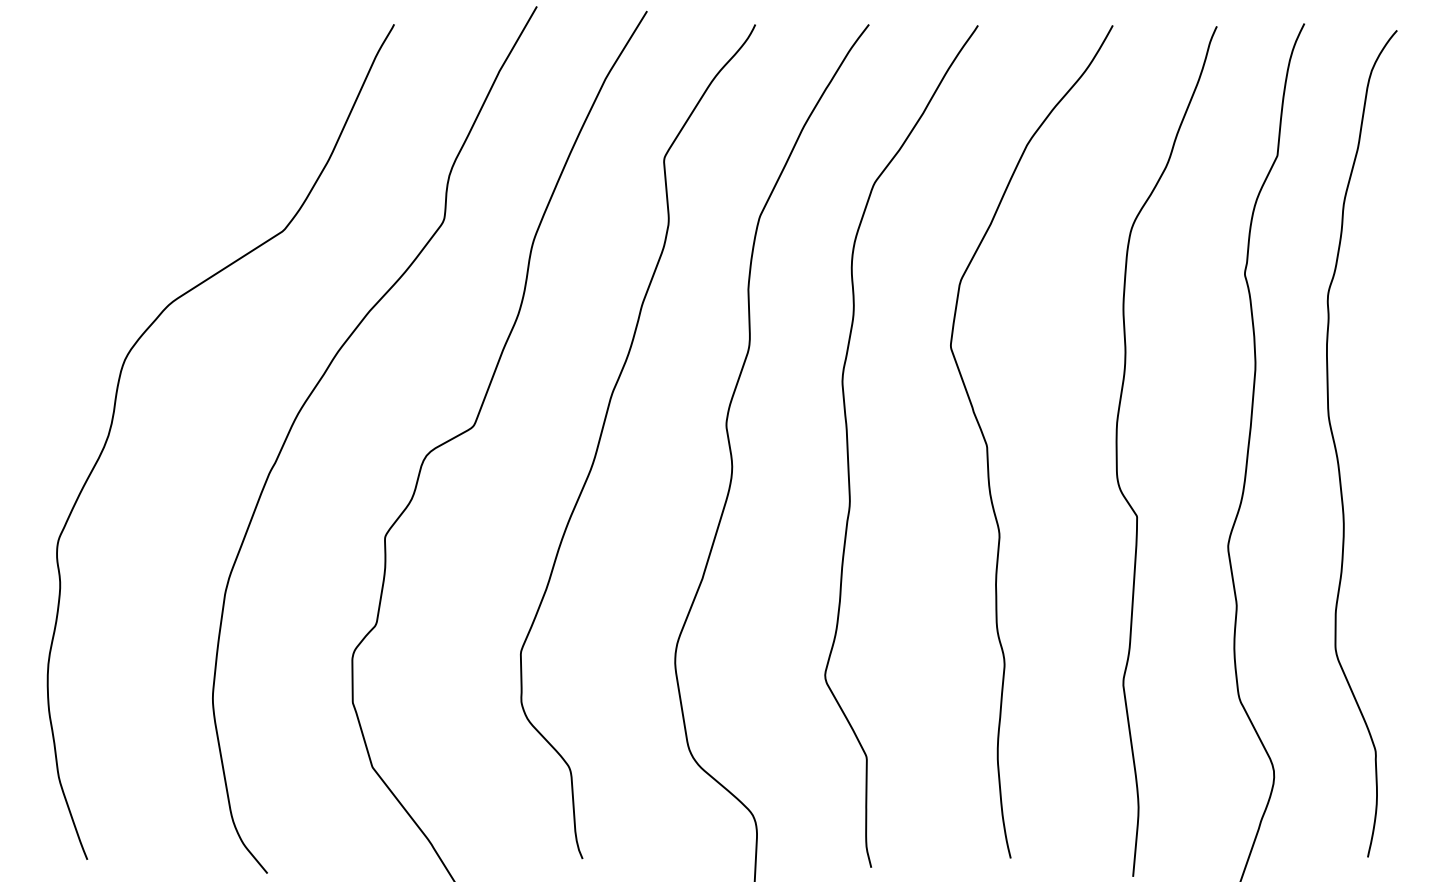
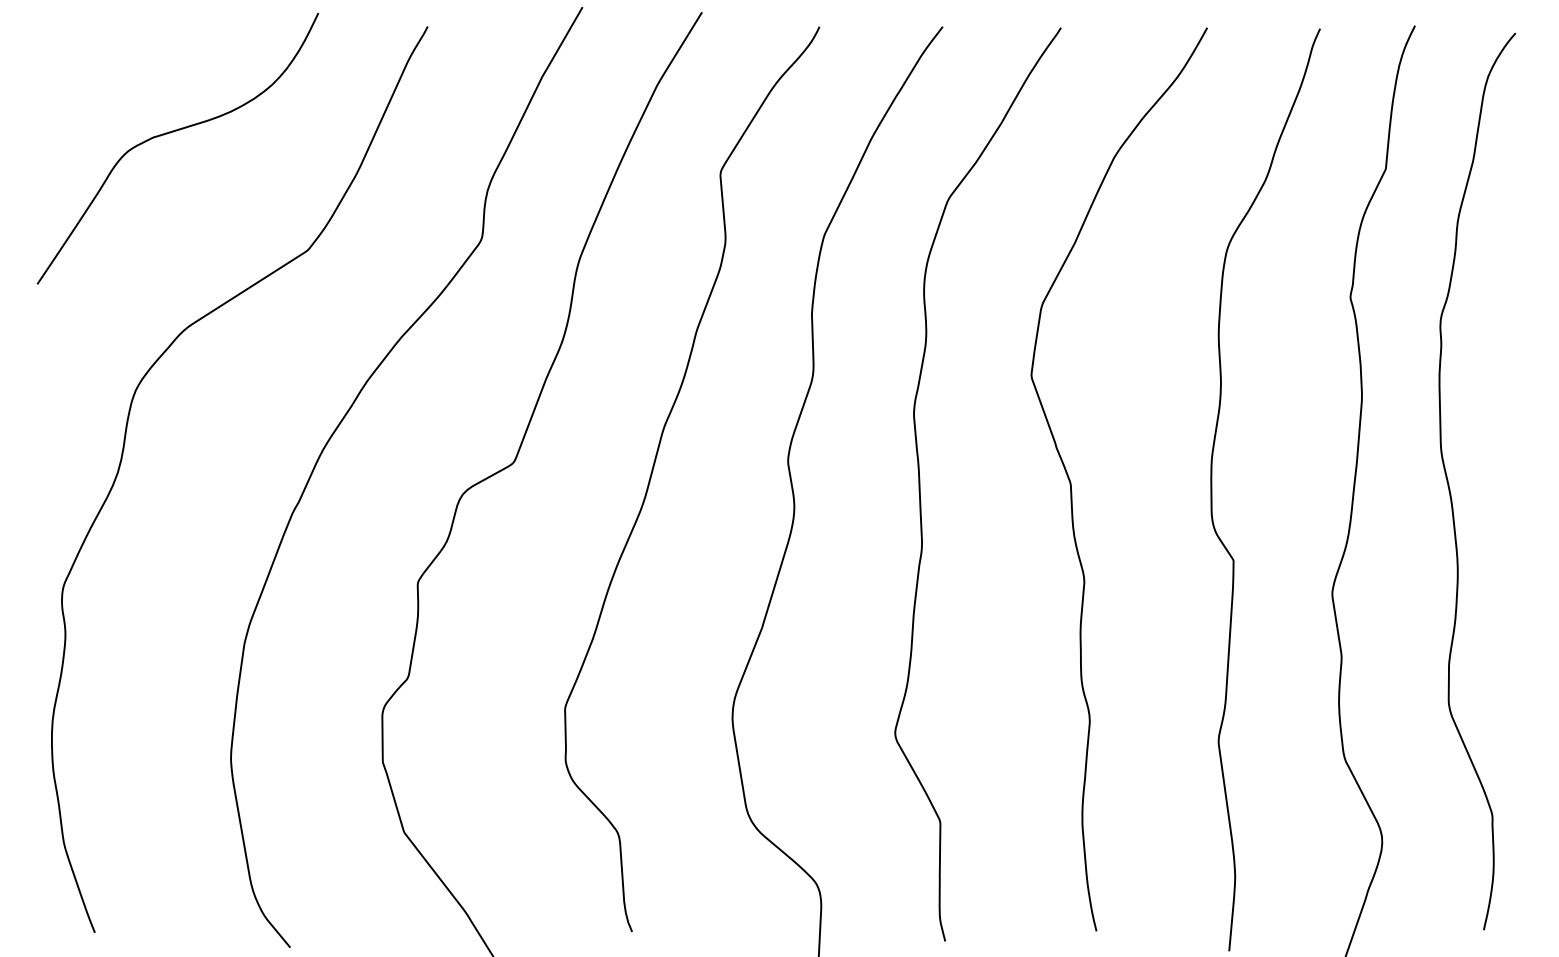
curve: (158, 122) -> (172, 133), added

